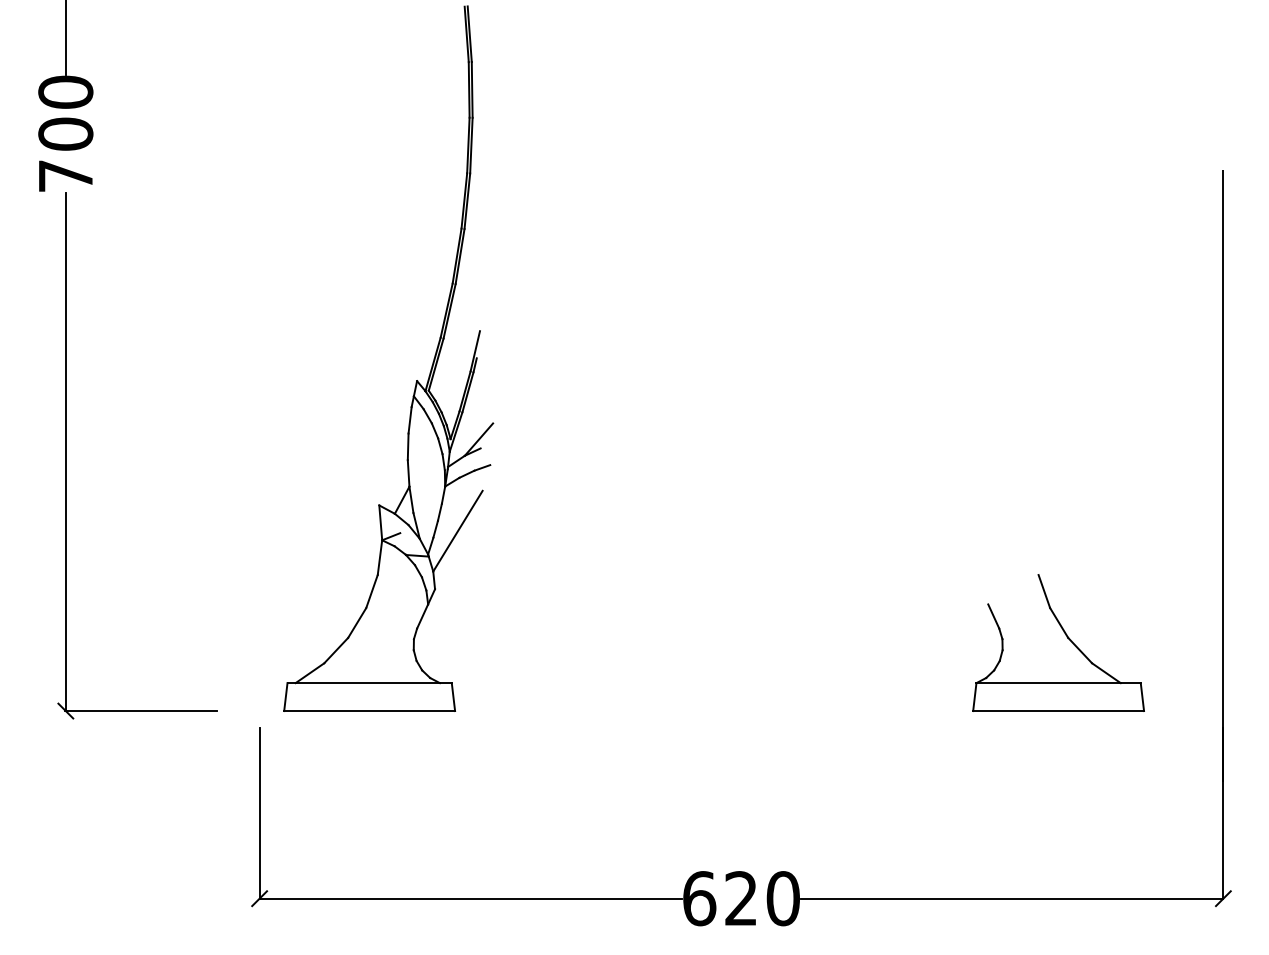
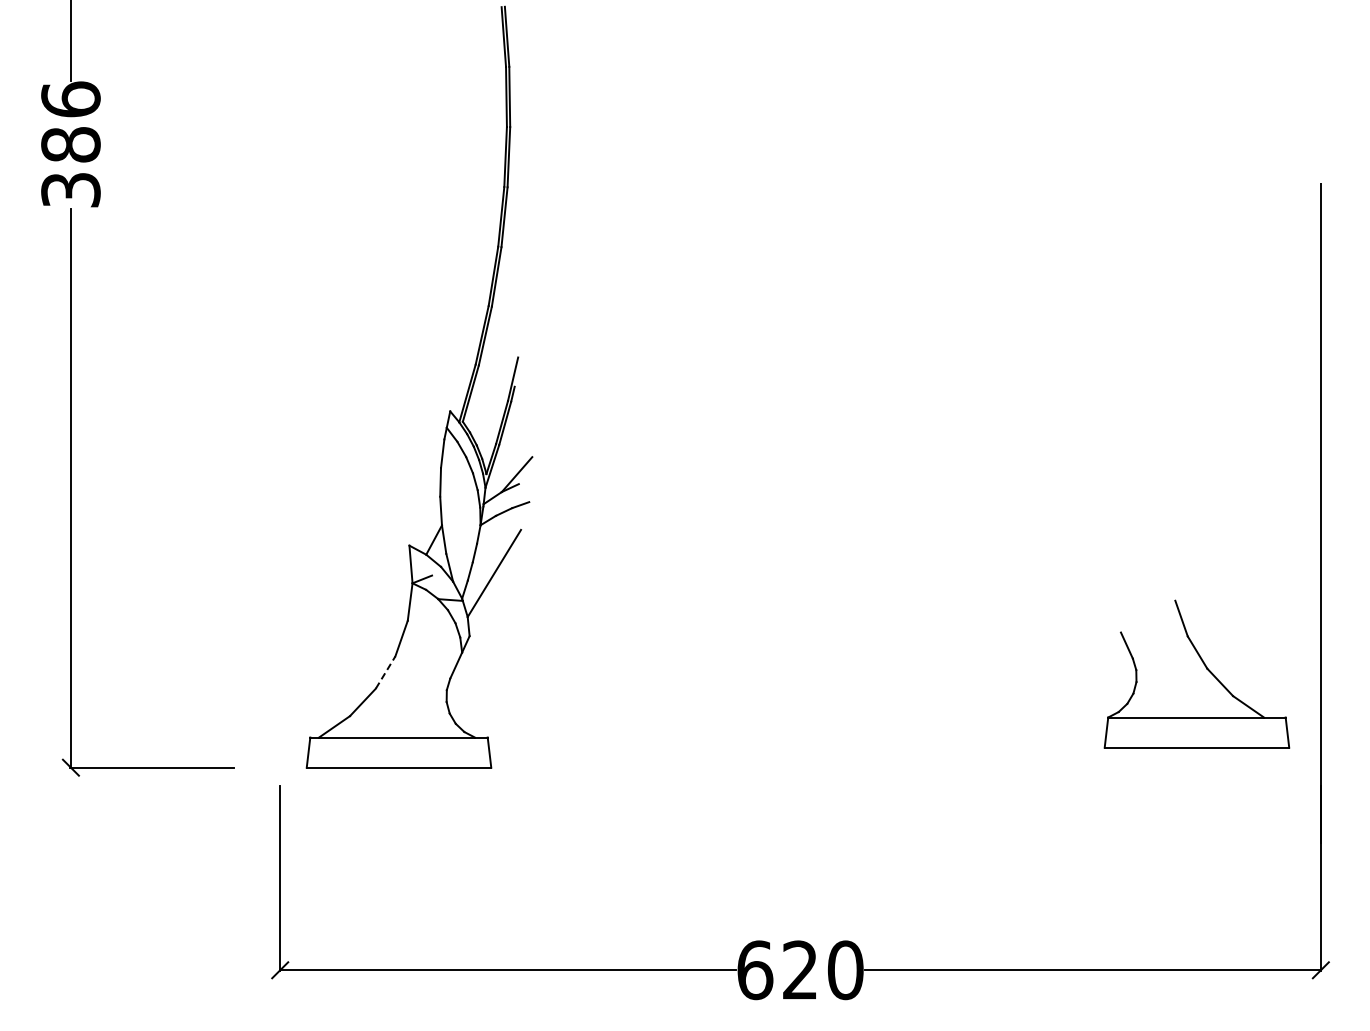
text: (65, 133) -> (70, 144), 700 -> 386
line: (357, 622) -> (385, 672), solid -> dashed
part: (1065, 635) -> (1204, 666), moved

